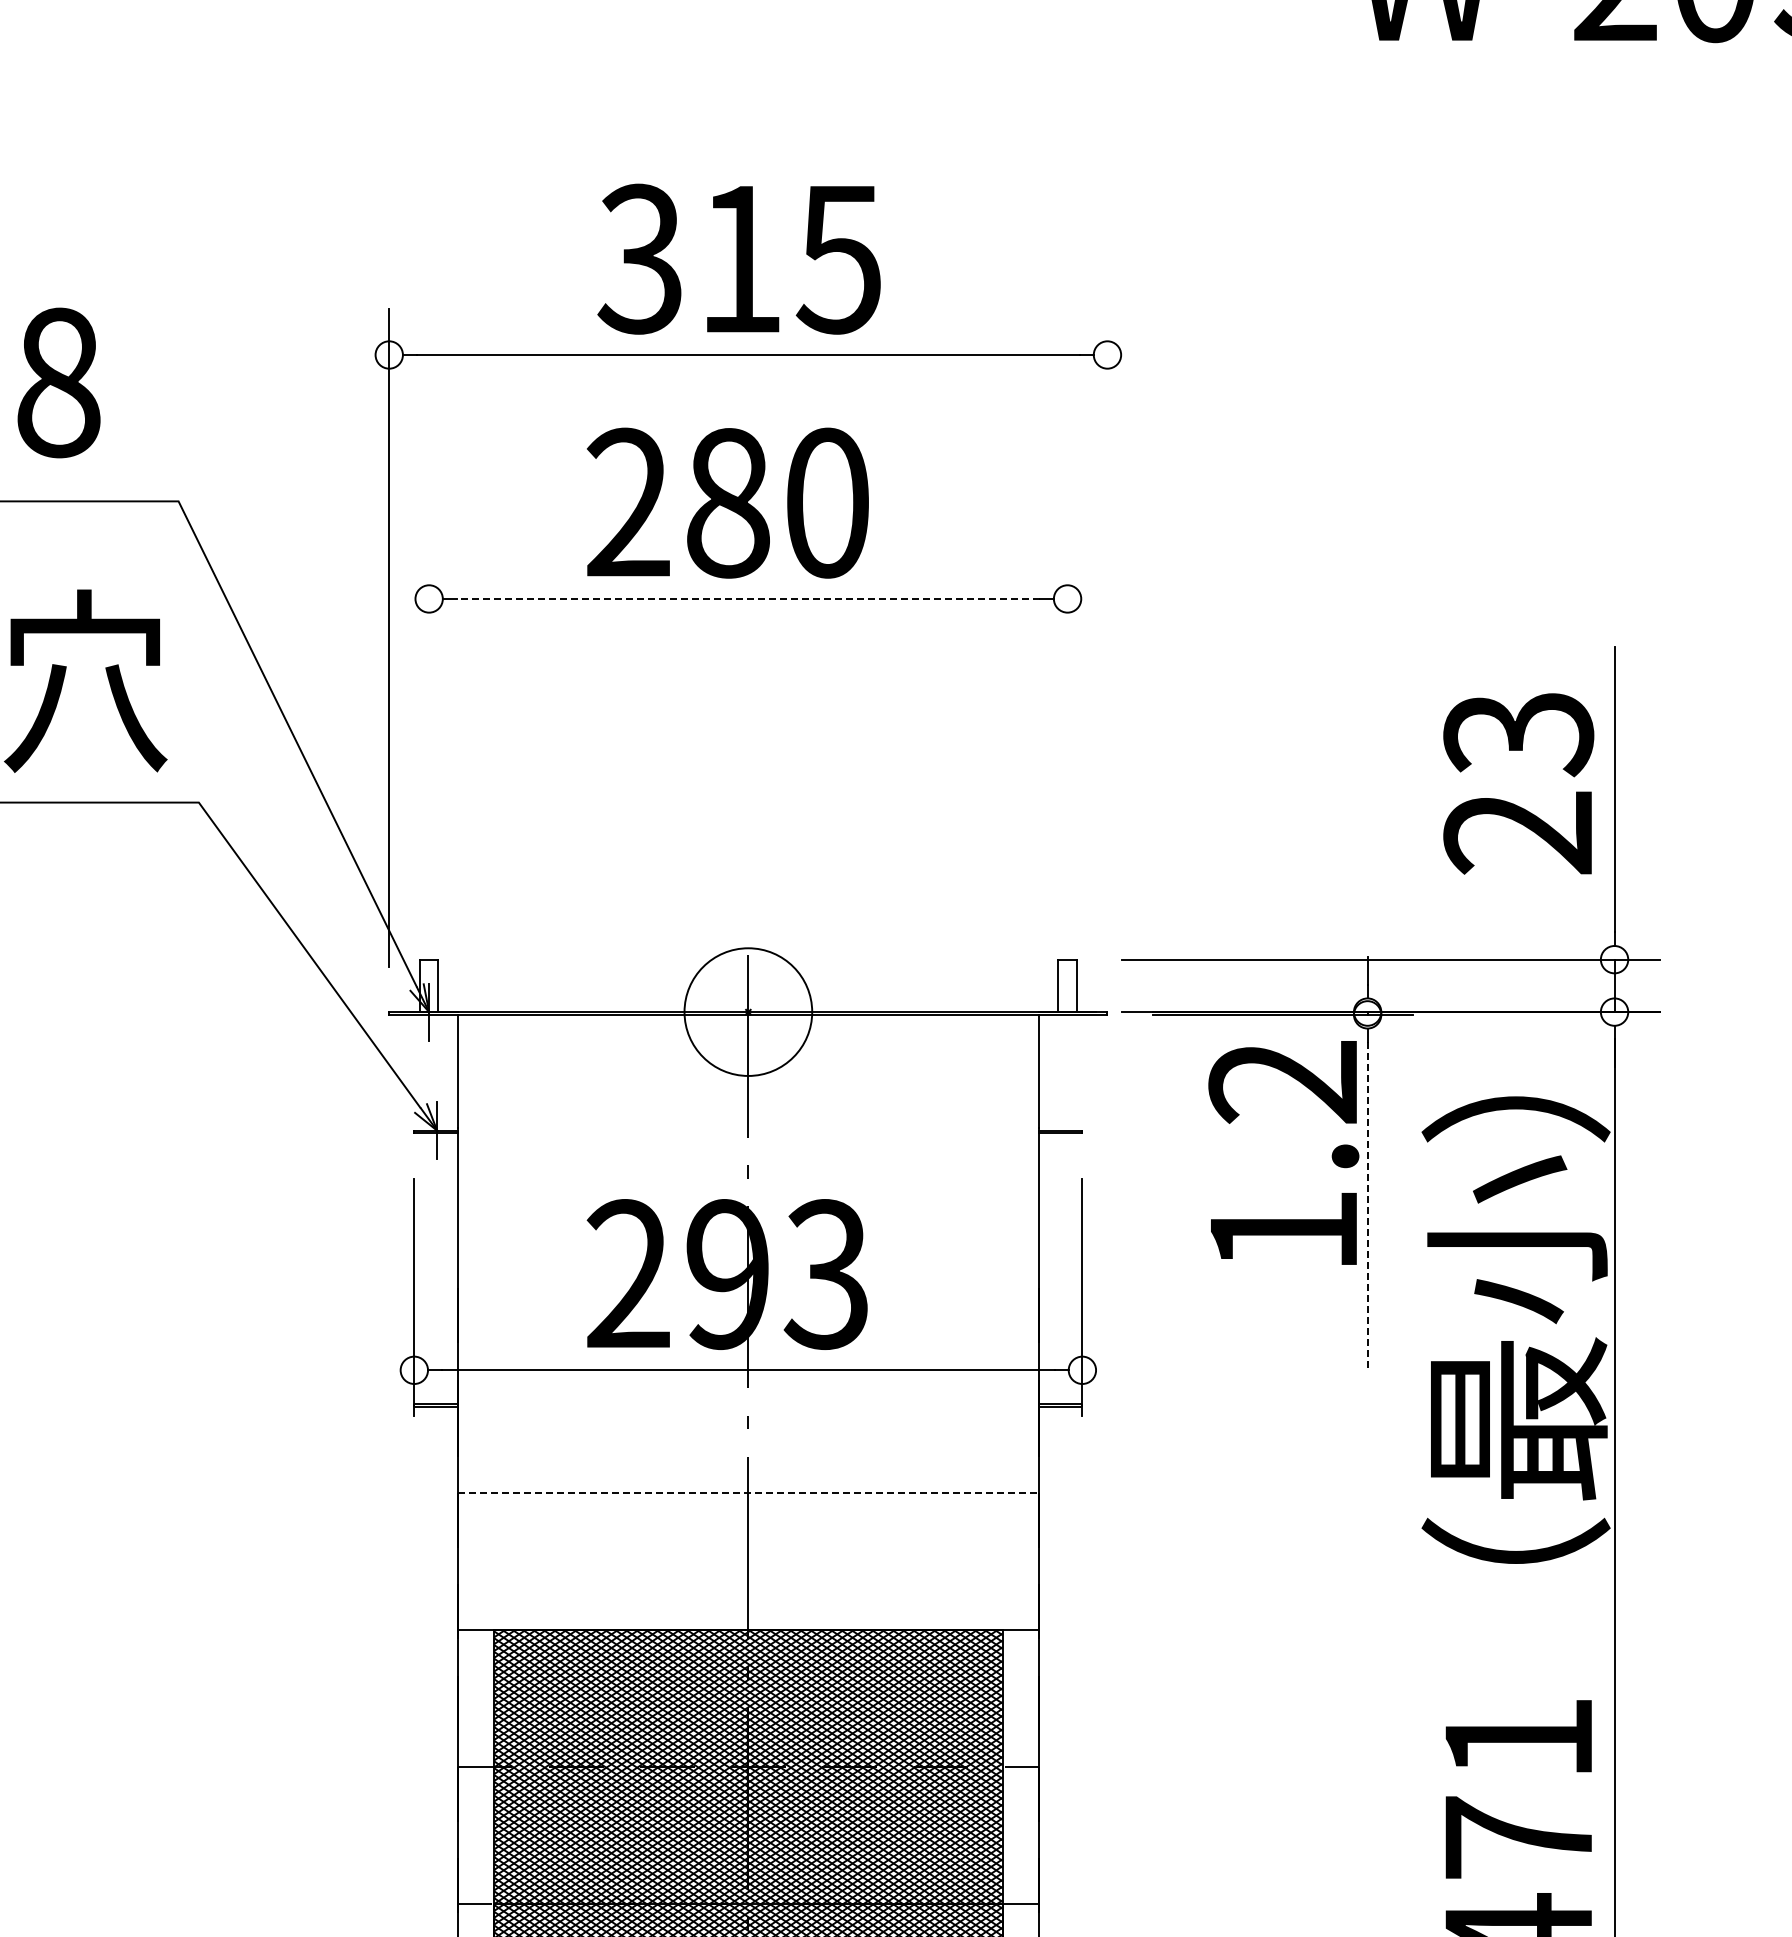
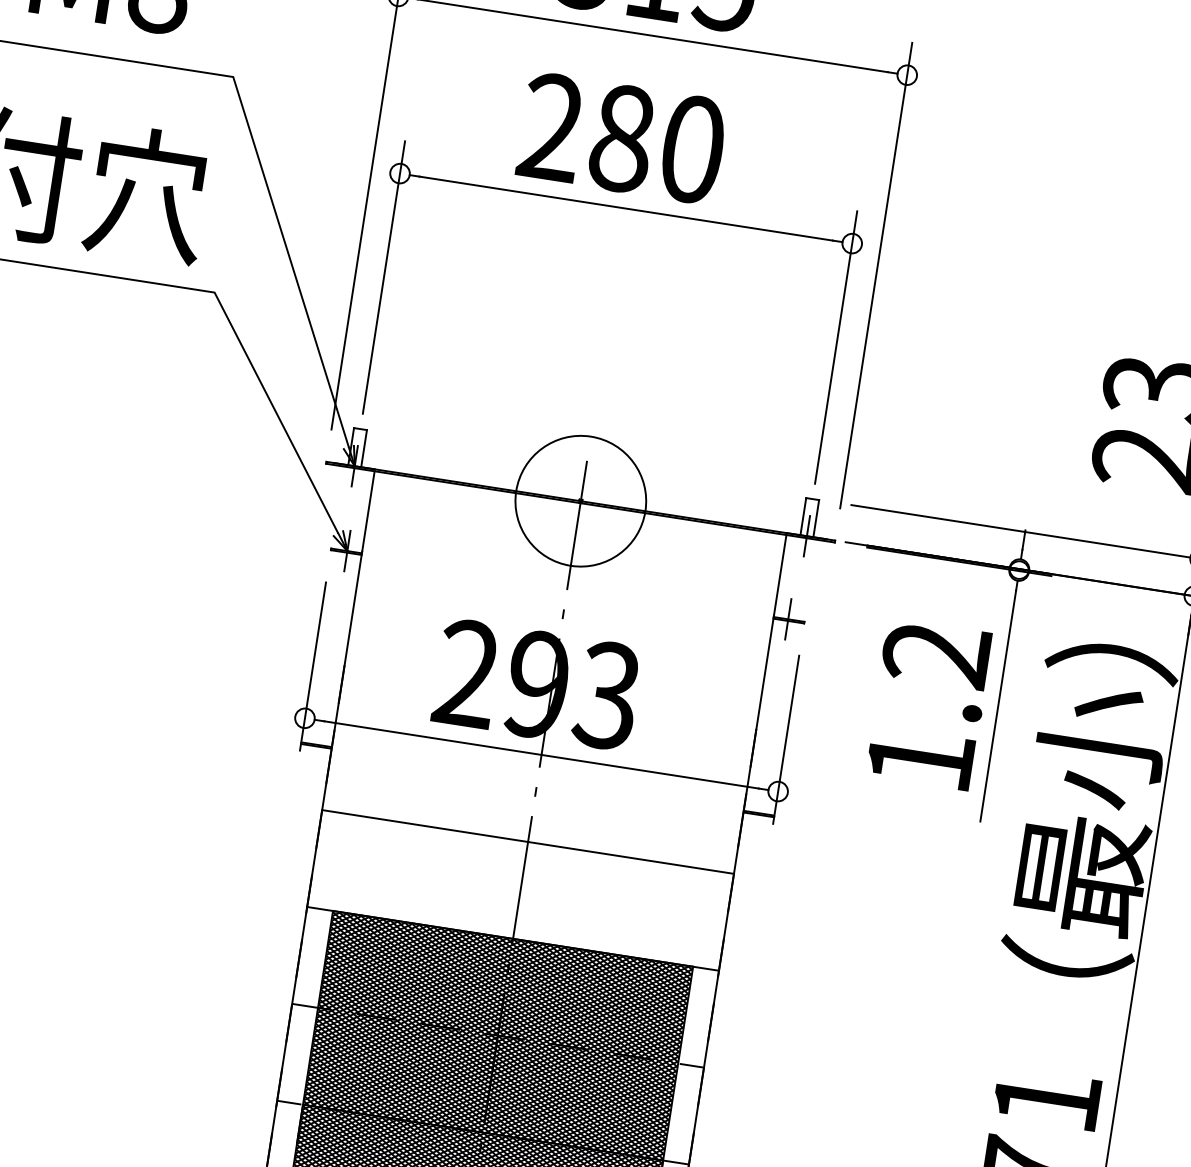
line: (748, 598) -> (626, 208), dashed -> solid
line: (1107, 637) -> (876, 275), added
line: (429, 745) -> (384, 277), added
line: (1067, 745) -> (836, 347), added
circle: (748, 1011) -> (580, 500), size x1.43
line: (1067, 1011) -> (806, 535), added
line: (1059, 1130) -> (788, 619), added
text: (1283, 1152) -> (928, 704), moved
line: (1367, 1205) -> (998, 706), dashed -> solid
line: (748, 1493) -> (528, 842), dashed -> solid

